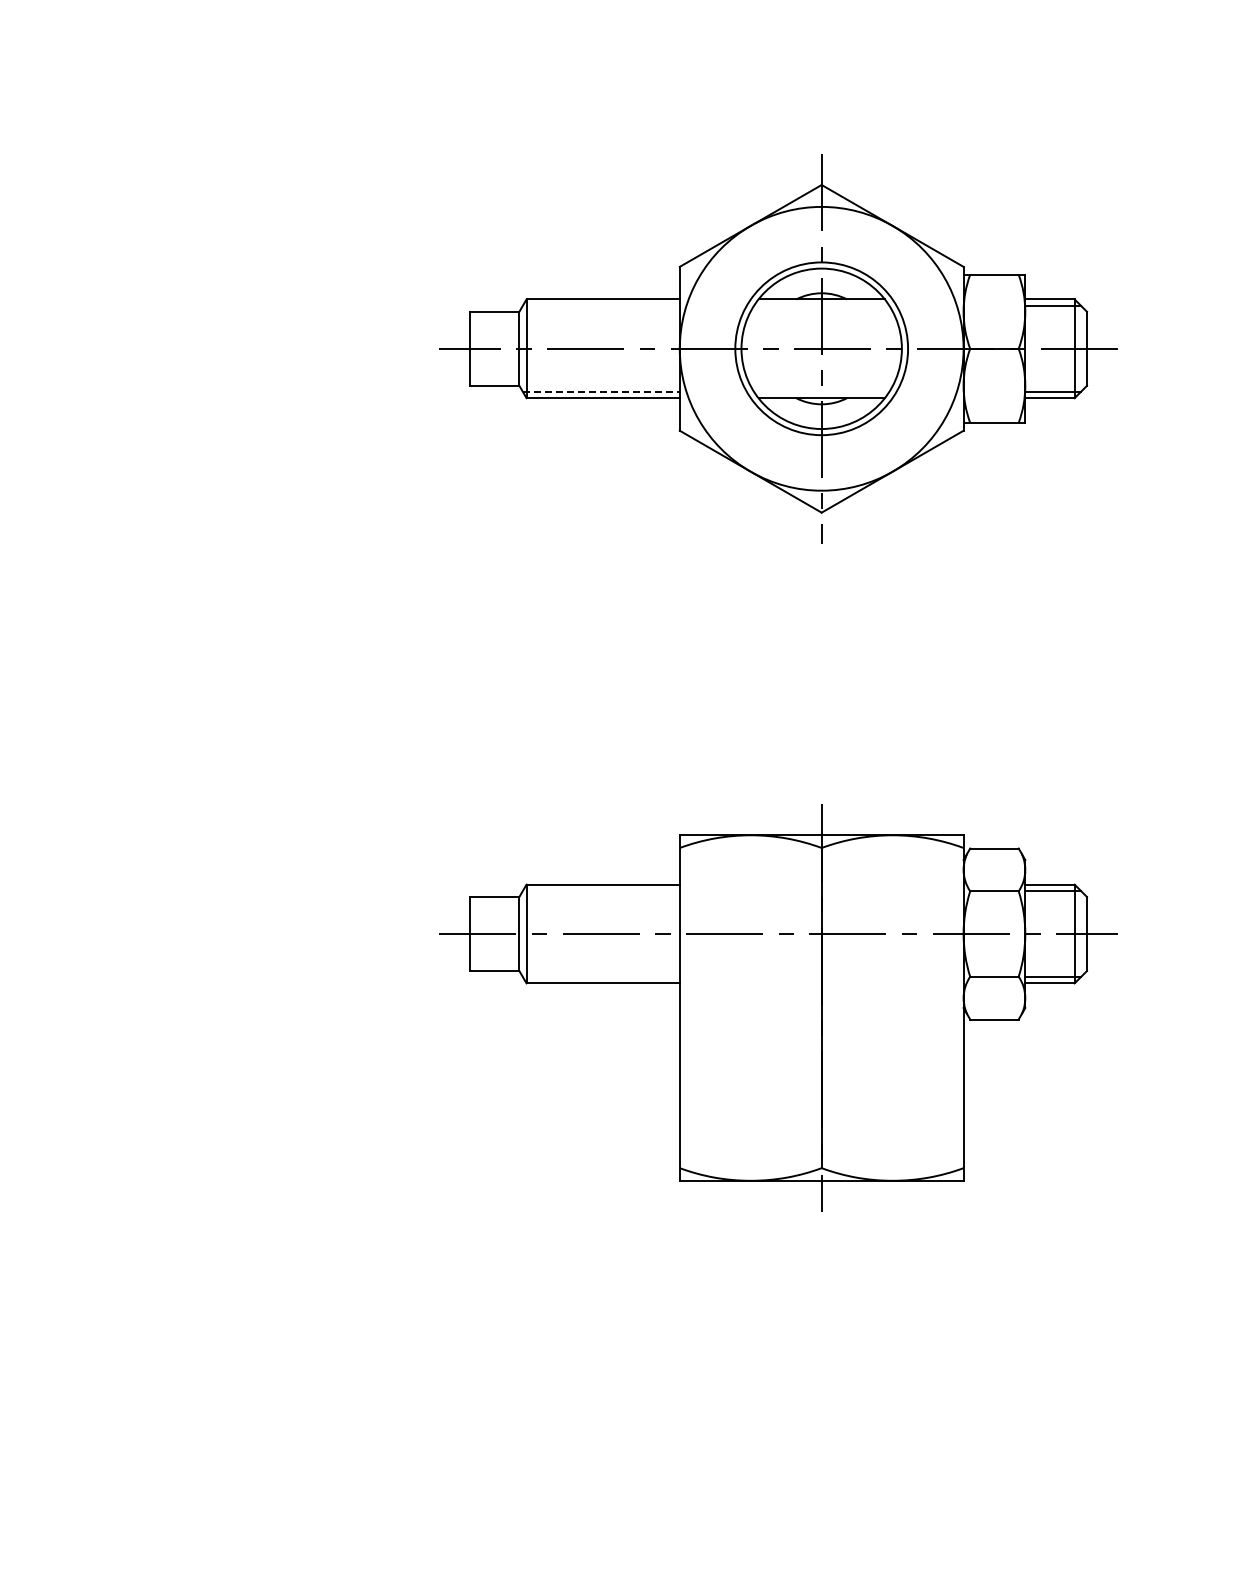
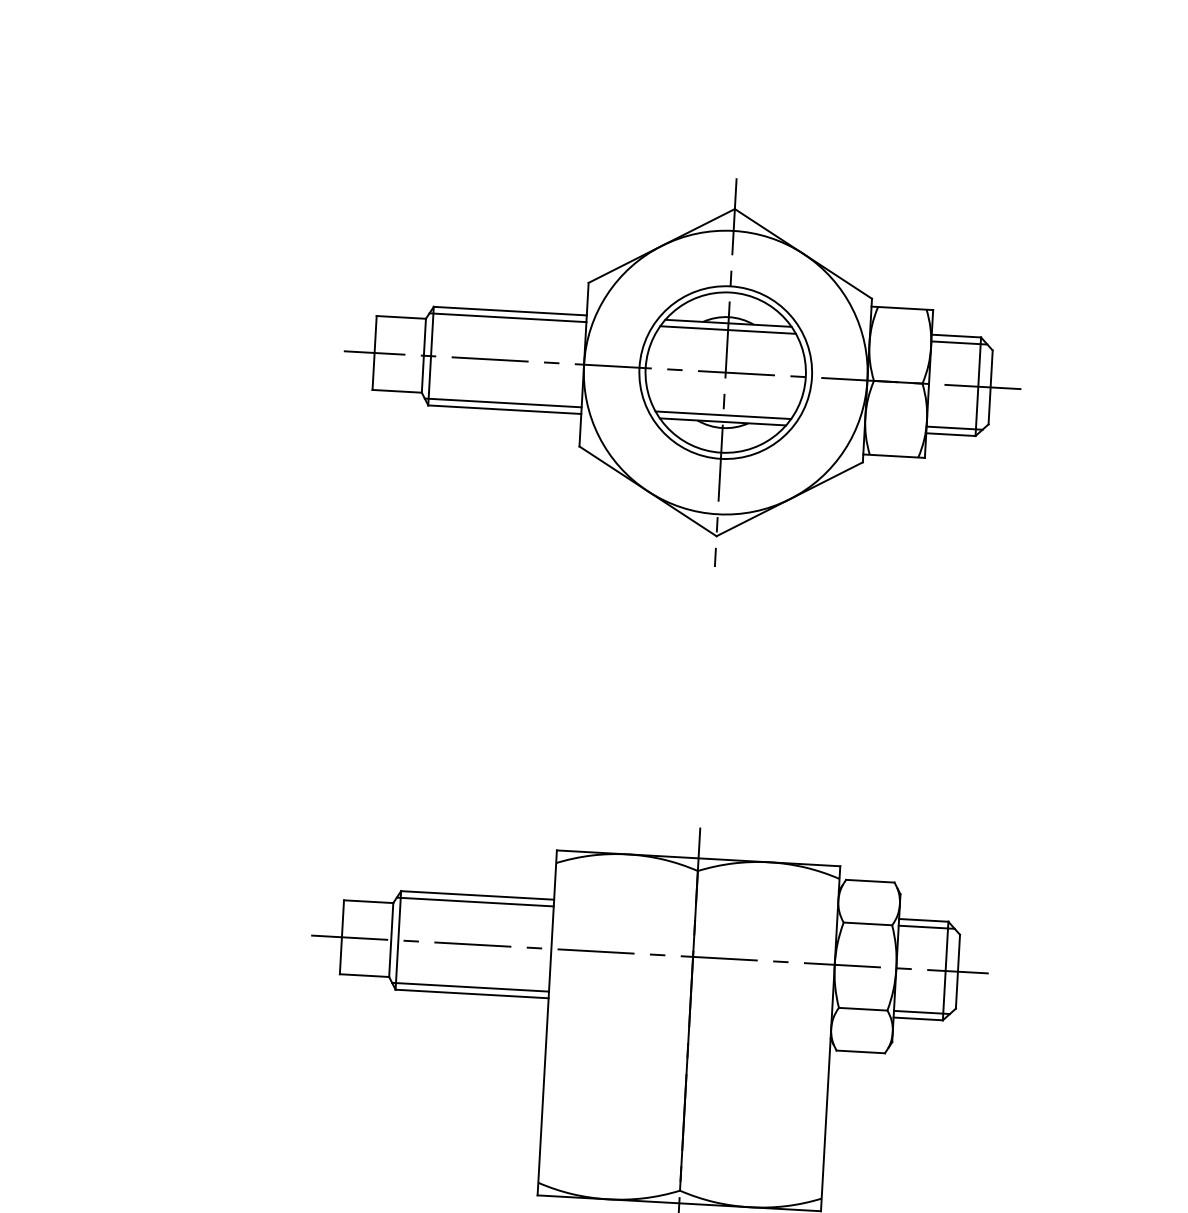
line: (600, 306) -> (507, 318), added
line: (821, 306) -> (727, 330), added
line: (601, 391) -> (503, 402), dashed -> solid
line: (821, 391) -> (723, 415), added
line: (600, 891) -> (474, 902), added
line: (600, 976) -> (469, 986), added

